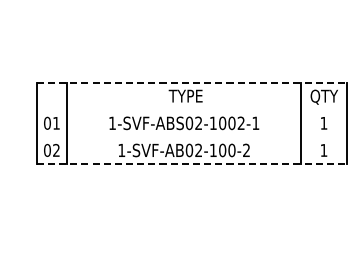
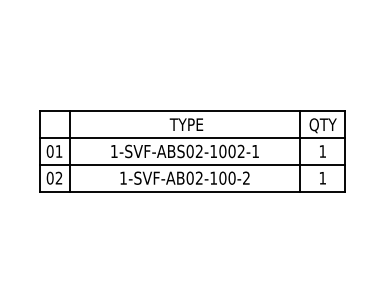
line: (191, 82) -> (192, 111), dashed -> solid
line: (191, 110) -> (192, 138), added
line: (191, 136) -> (192, 164), added
line: (191, 163) -> (192, 191), dashed -> solid

